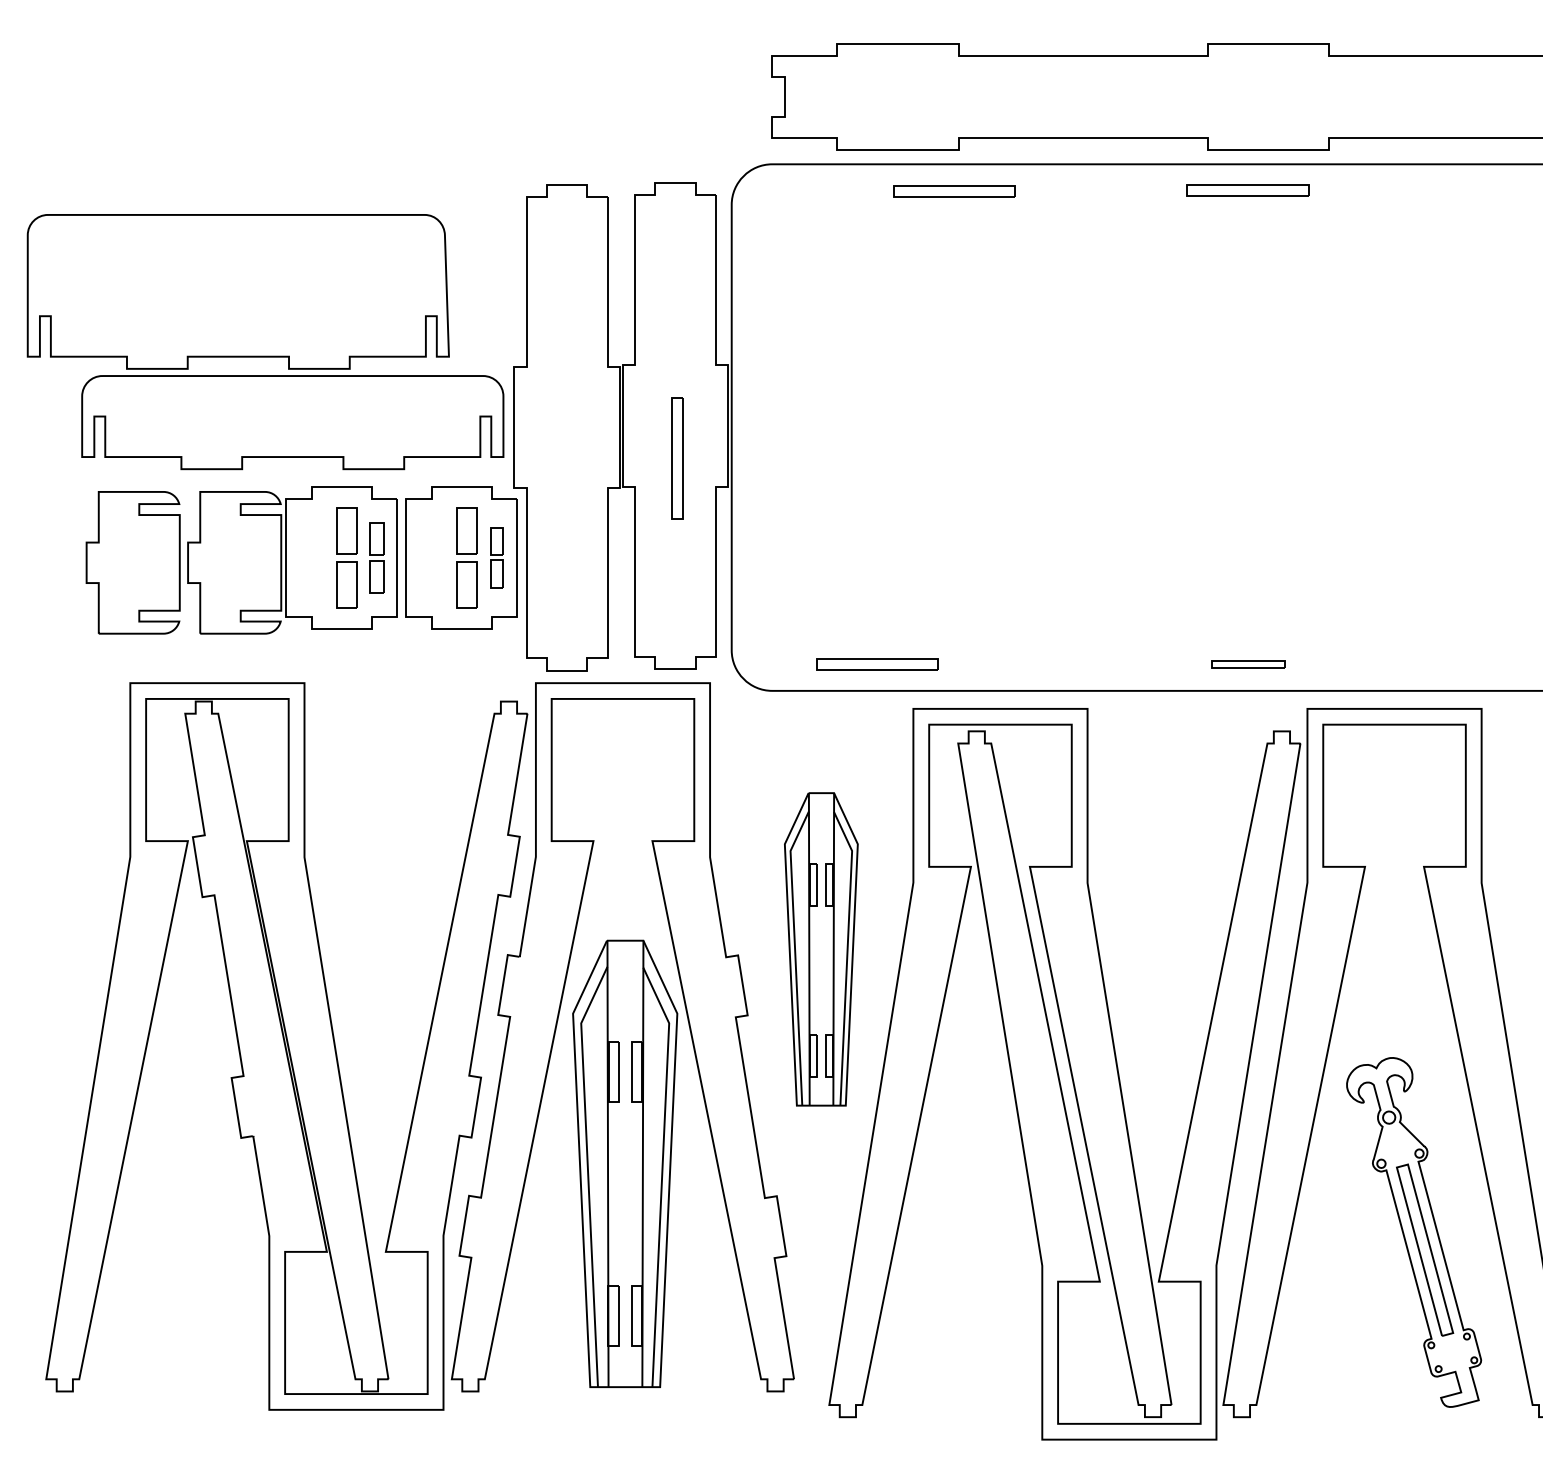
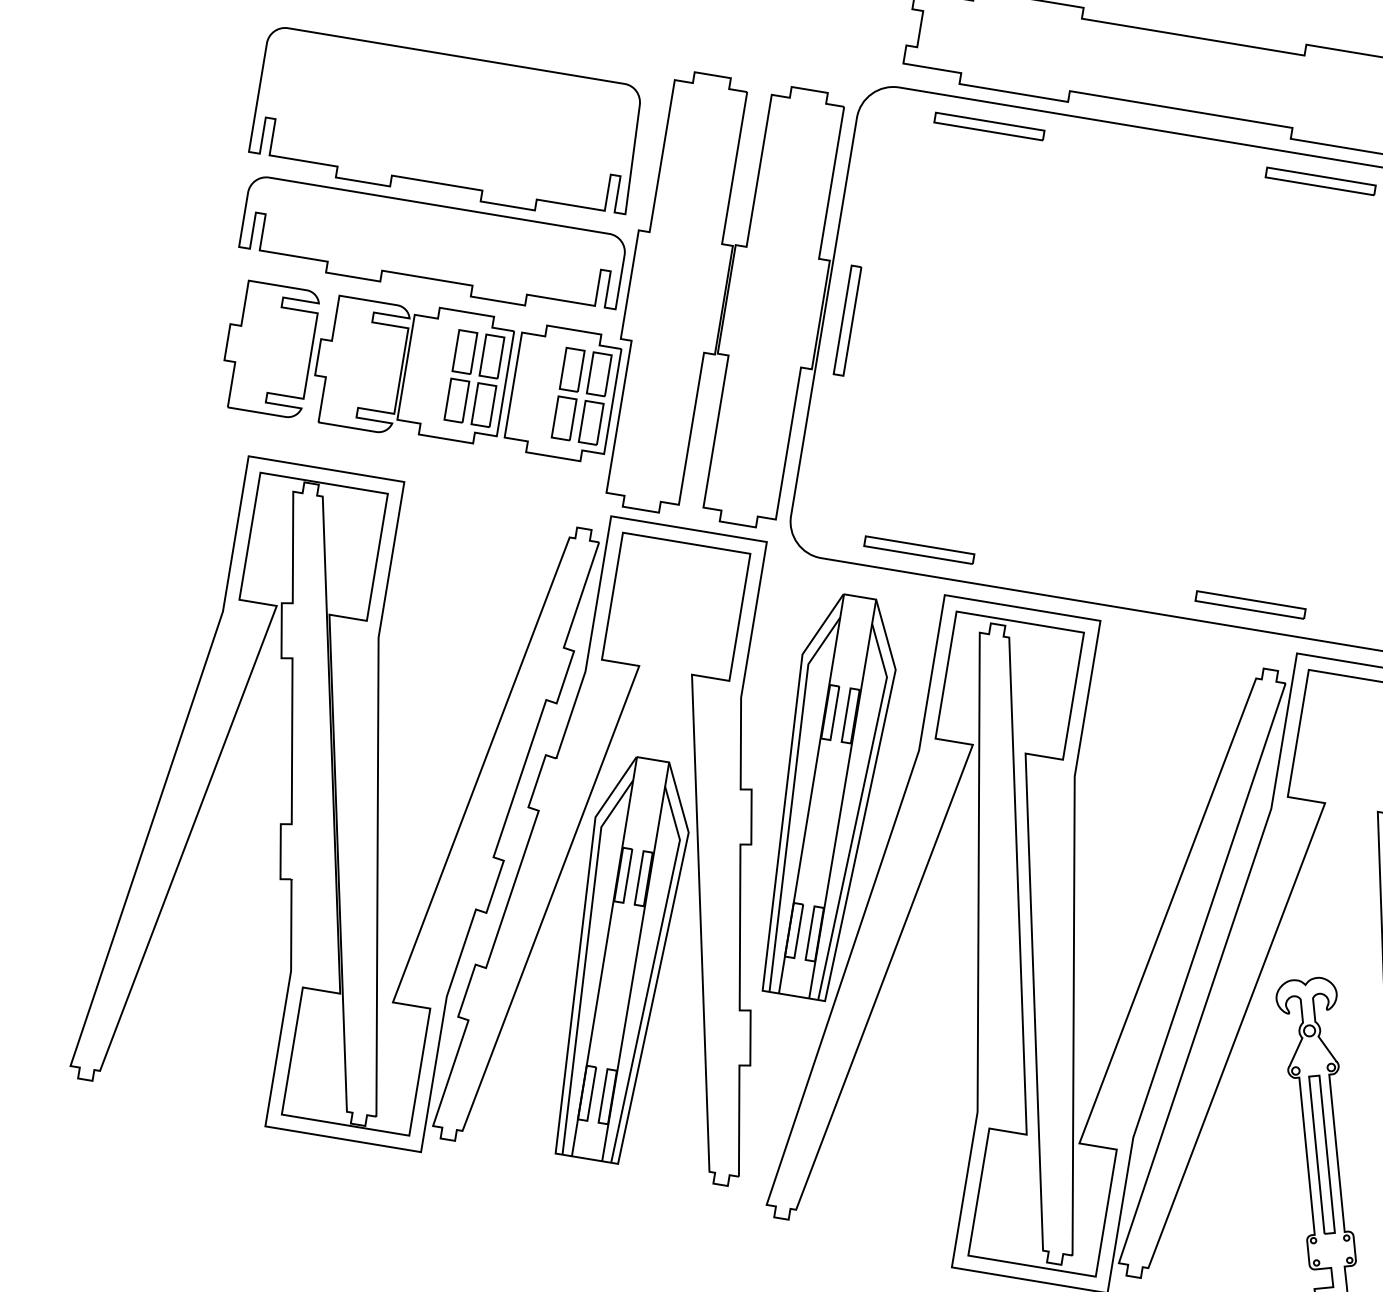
part: (954, 191) -> (989, 126), moved
part: (237, 291) -> (446, 124), moved
part: (677, 458) -> (847, 320), moved
part: (376, 557) -> (487, 380), size x1.43
part: (496, 557) -> (594, 398), size x1.67
part: (1247, 664) -> (1250, 604), size x1.67
part: (821, 949) -> (827, 796), size x1.43

